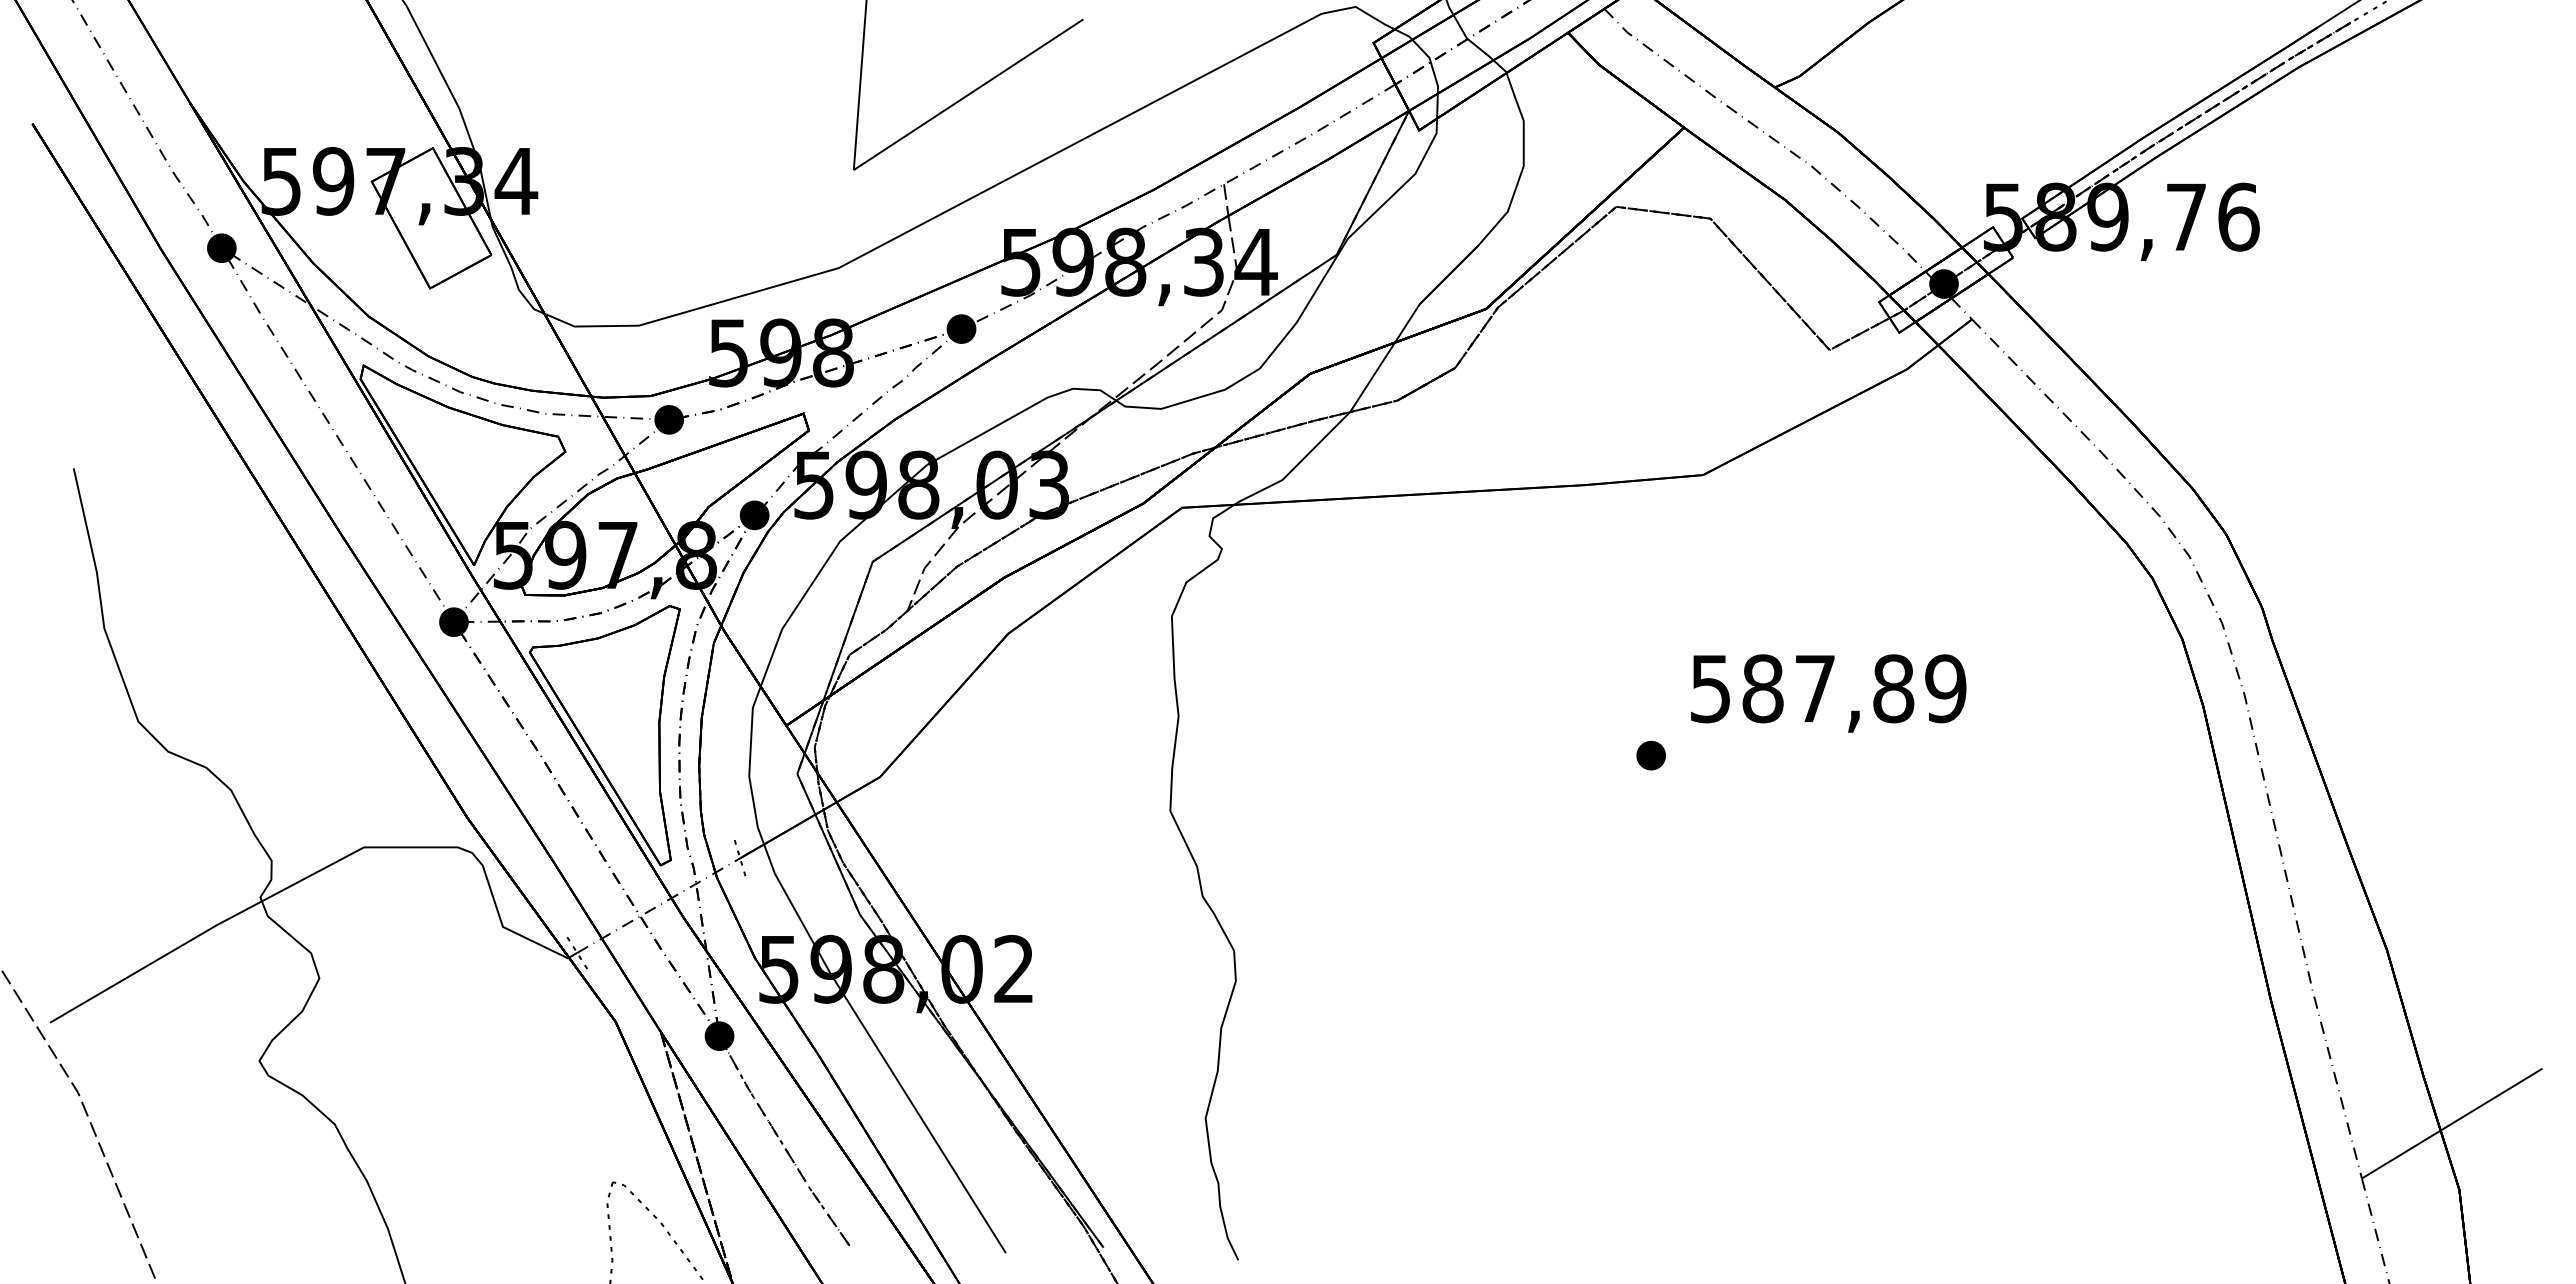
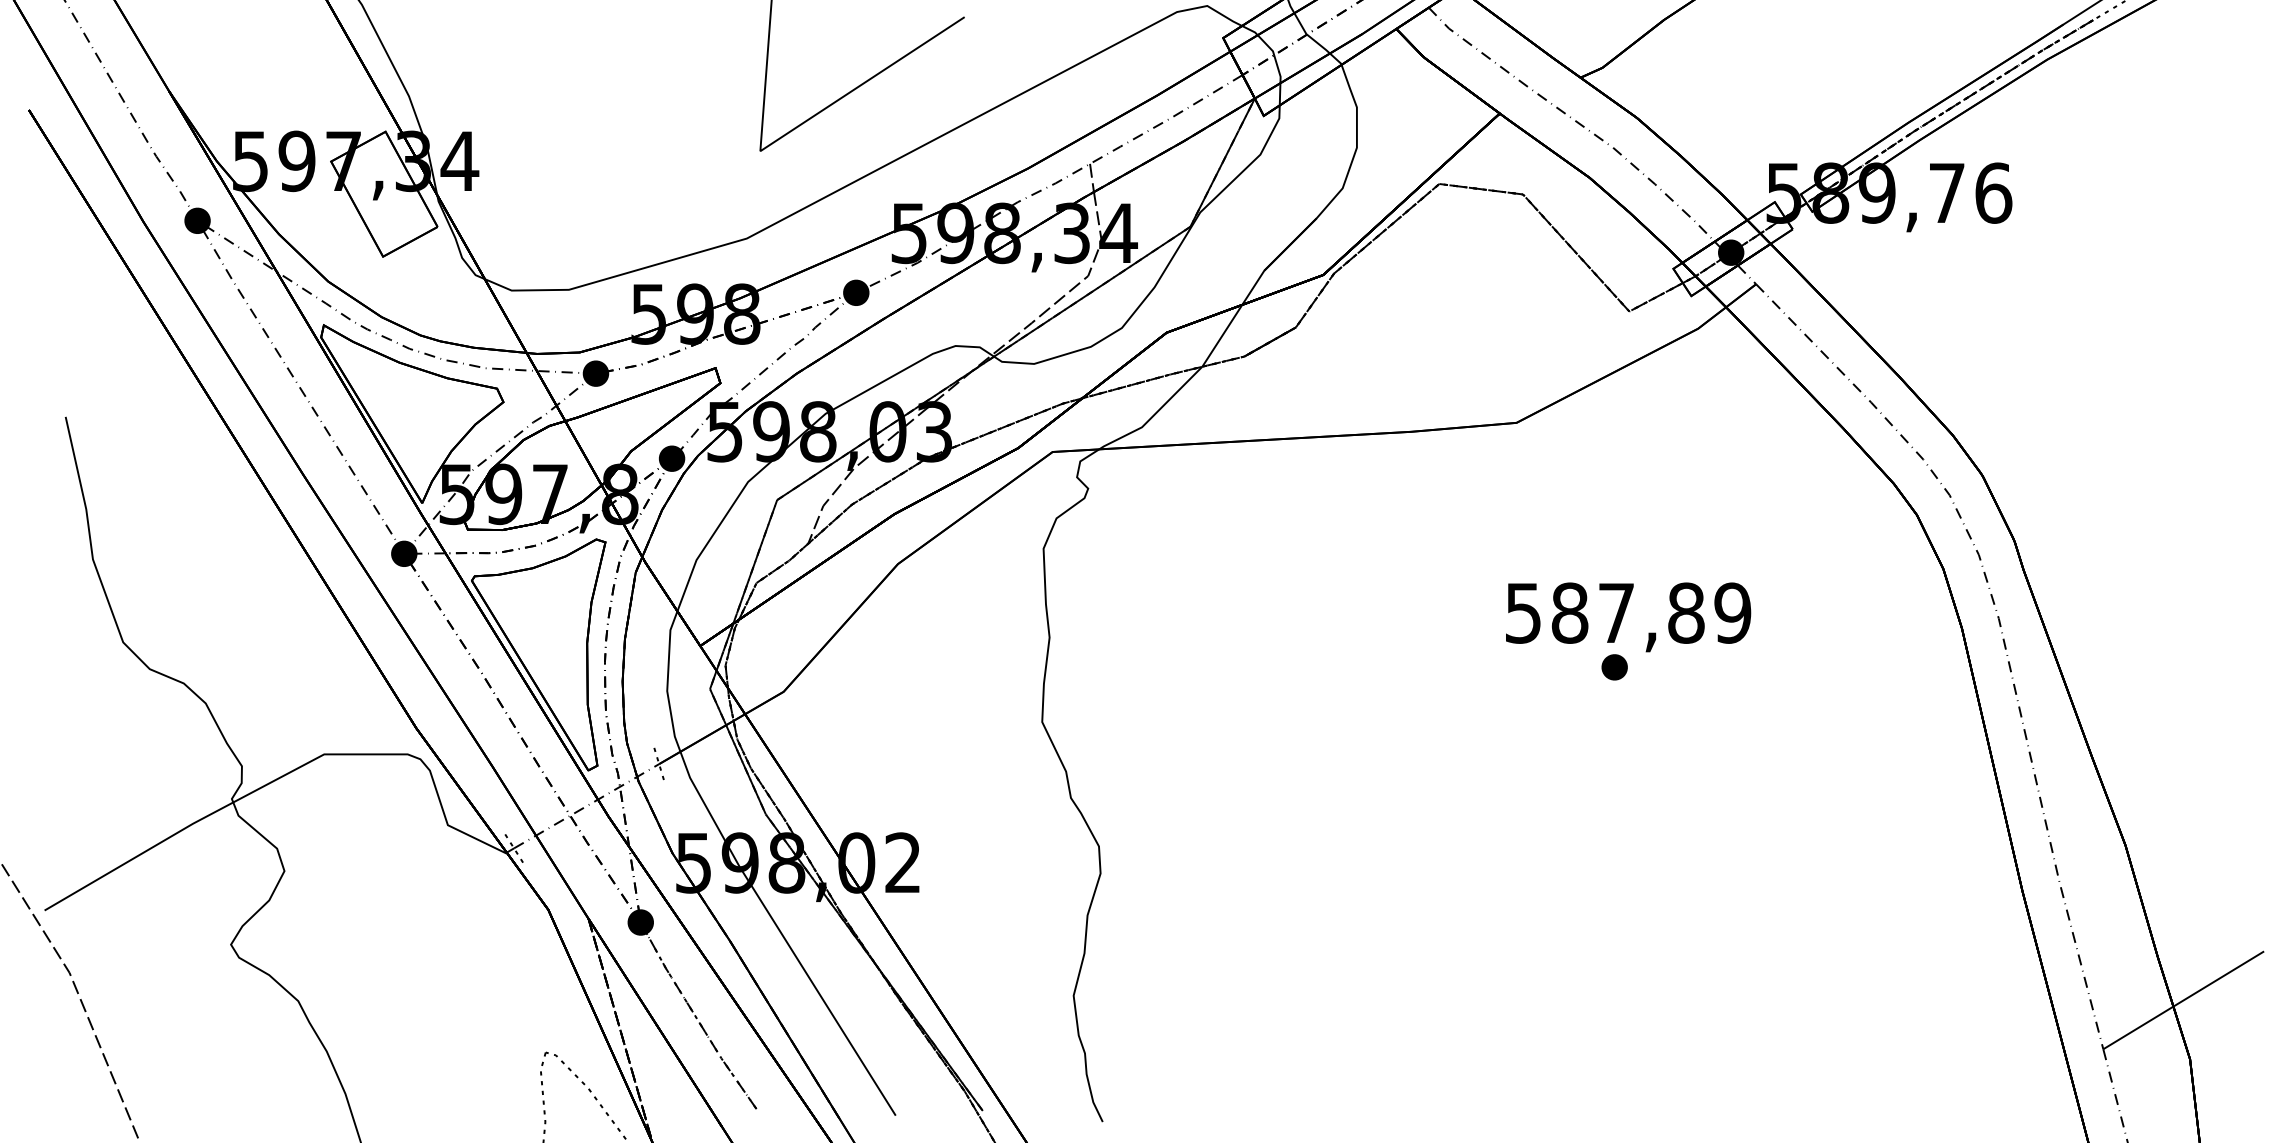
part: (1650, 755) -> (1614, 667), moved

